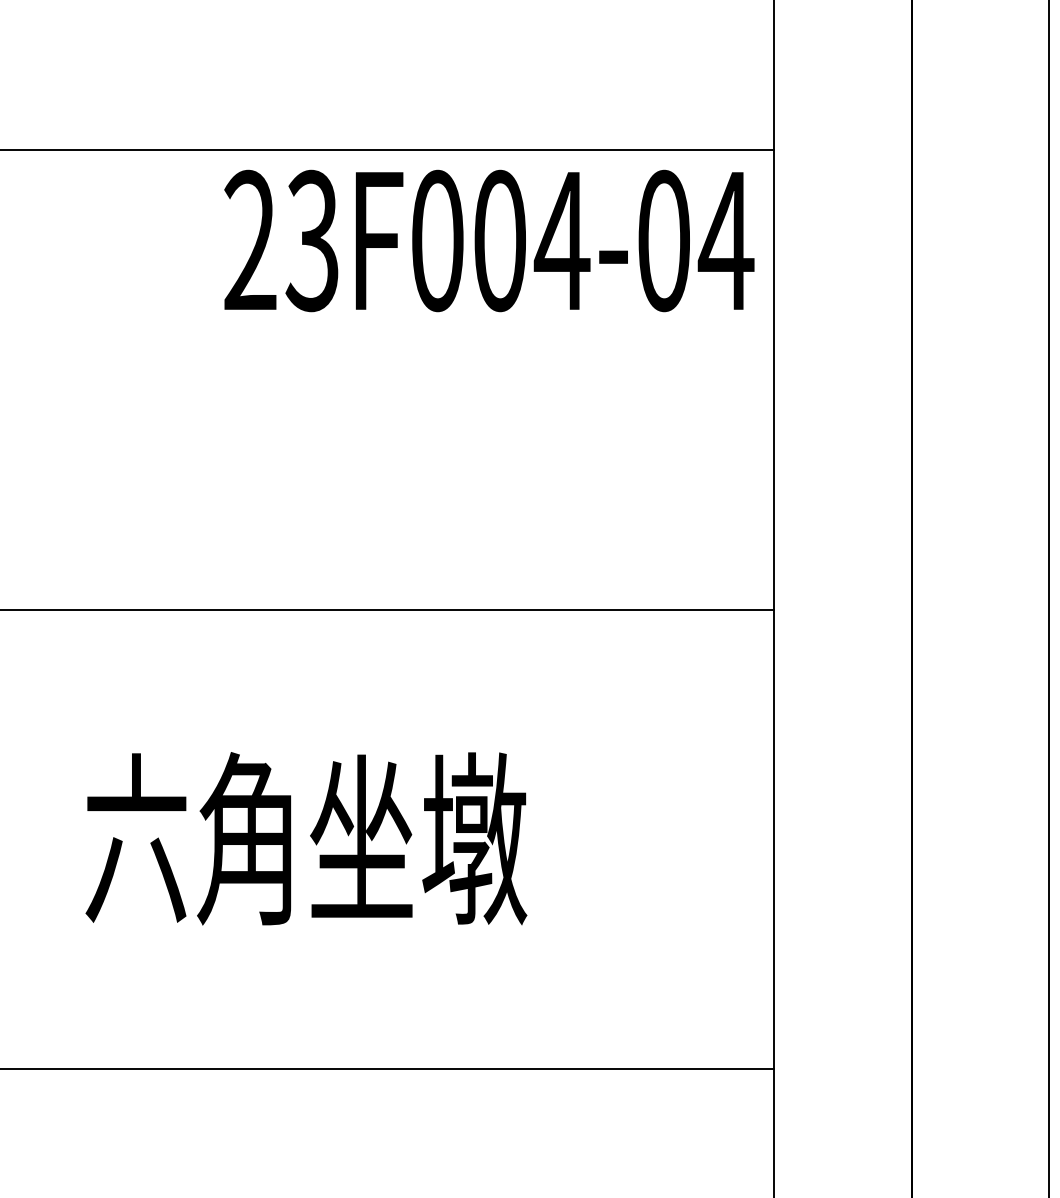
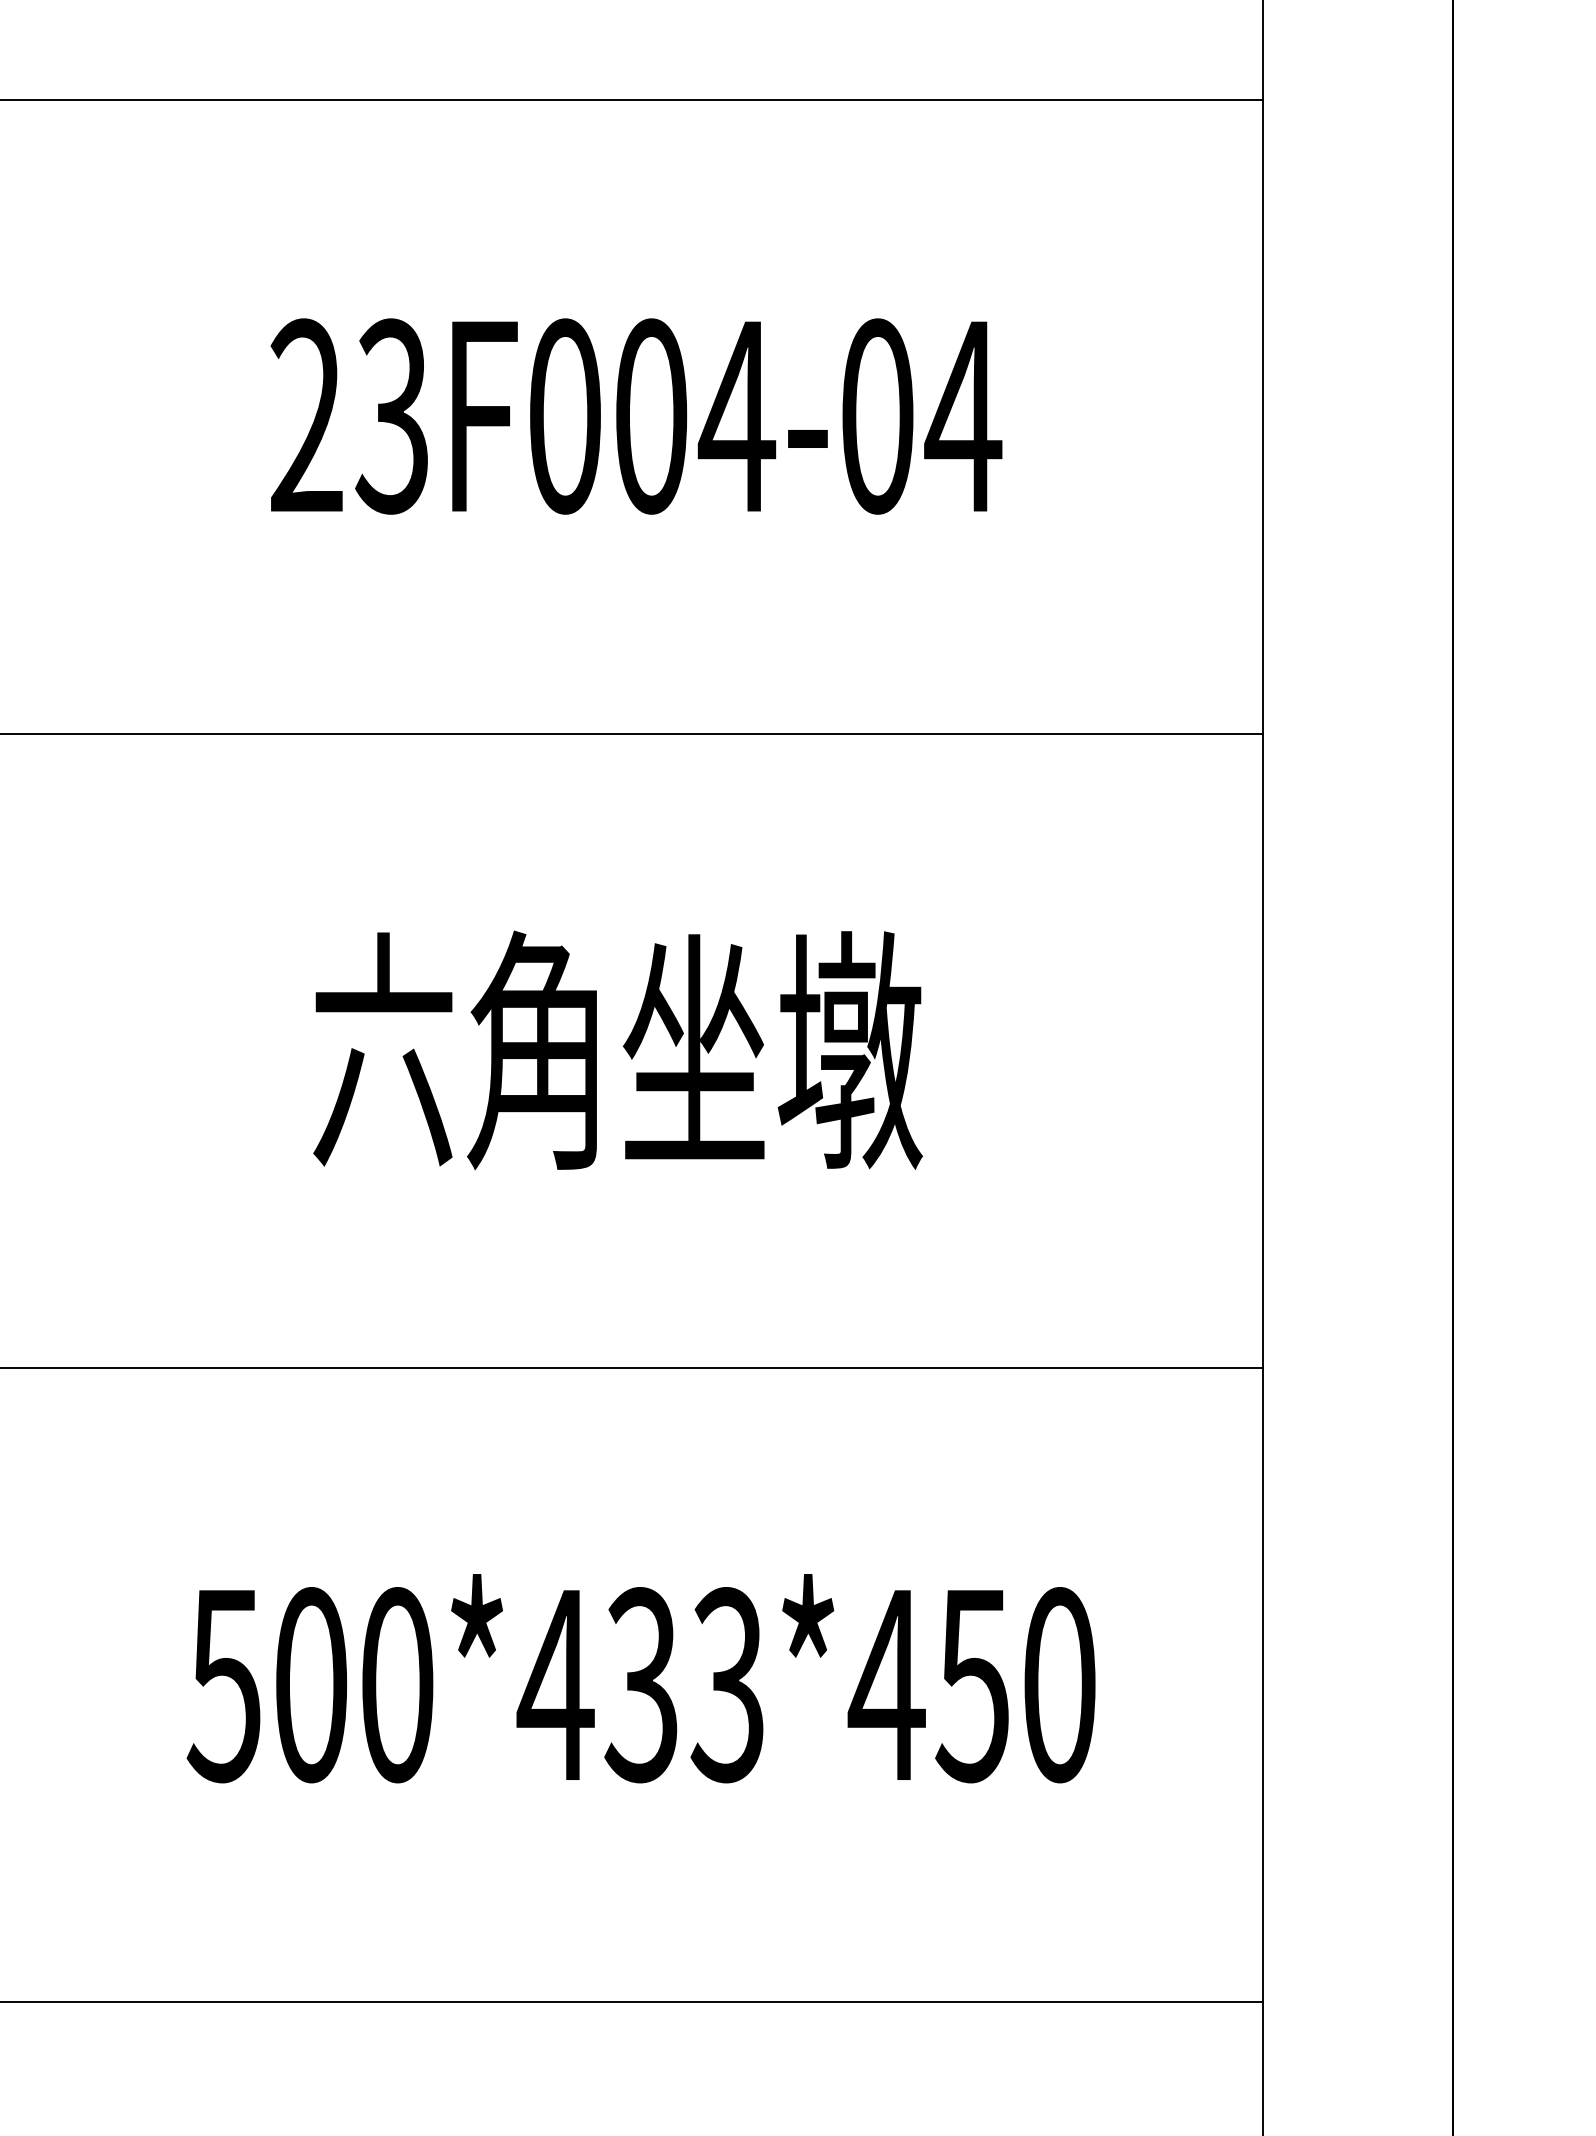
text: (489, 240) -> (636, 416), moved

